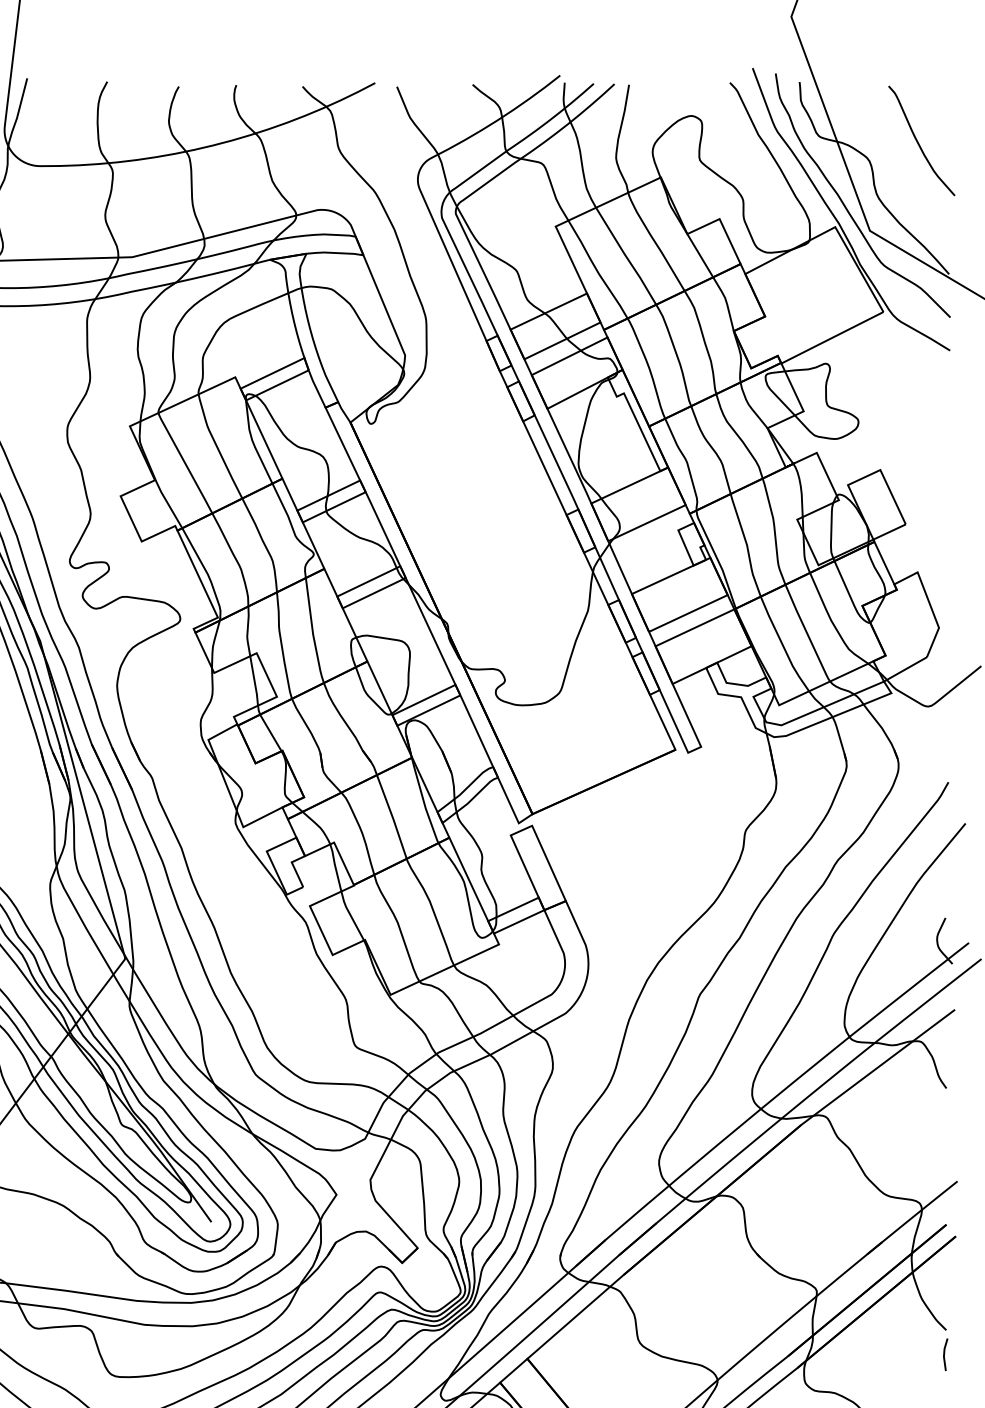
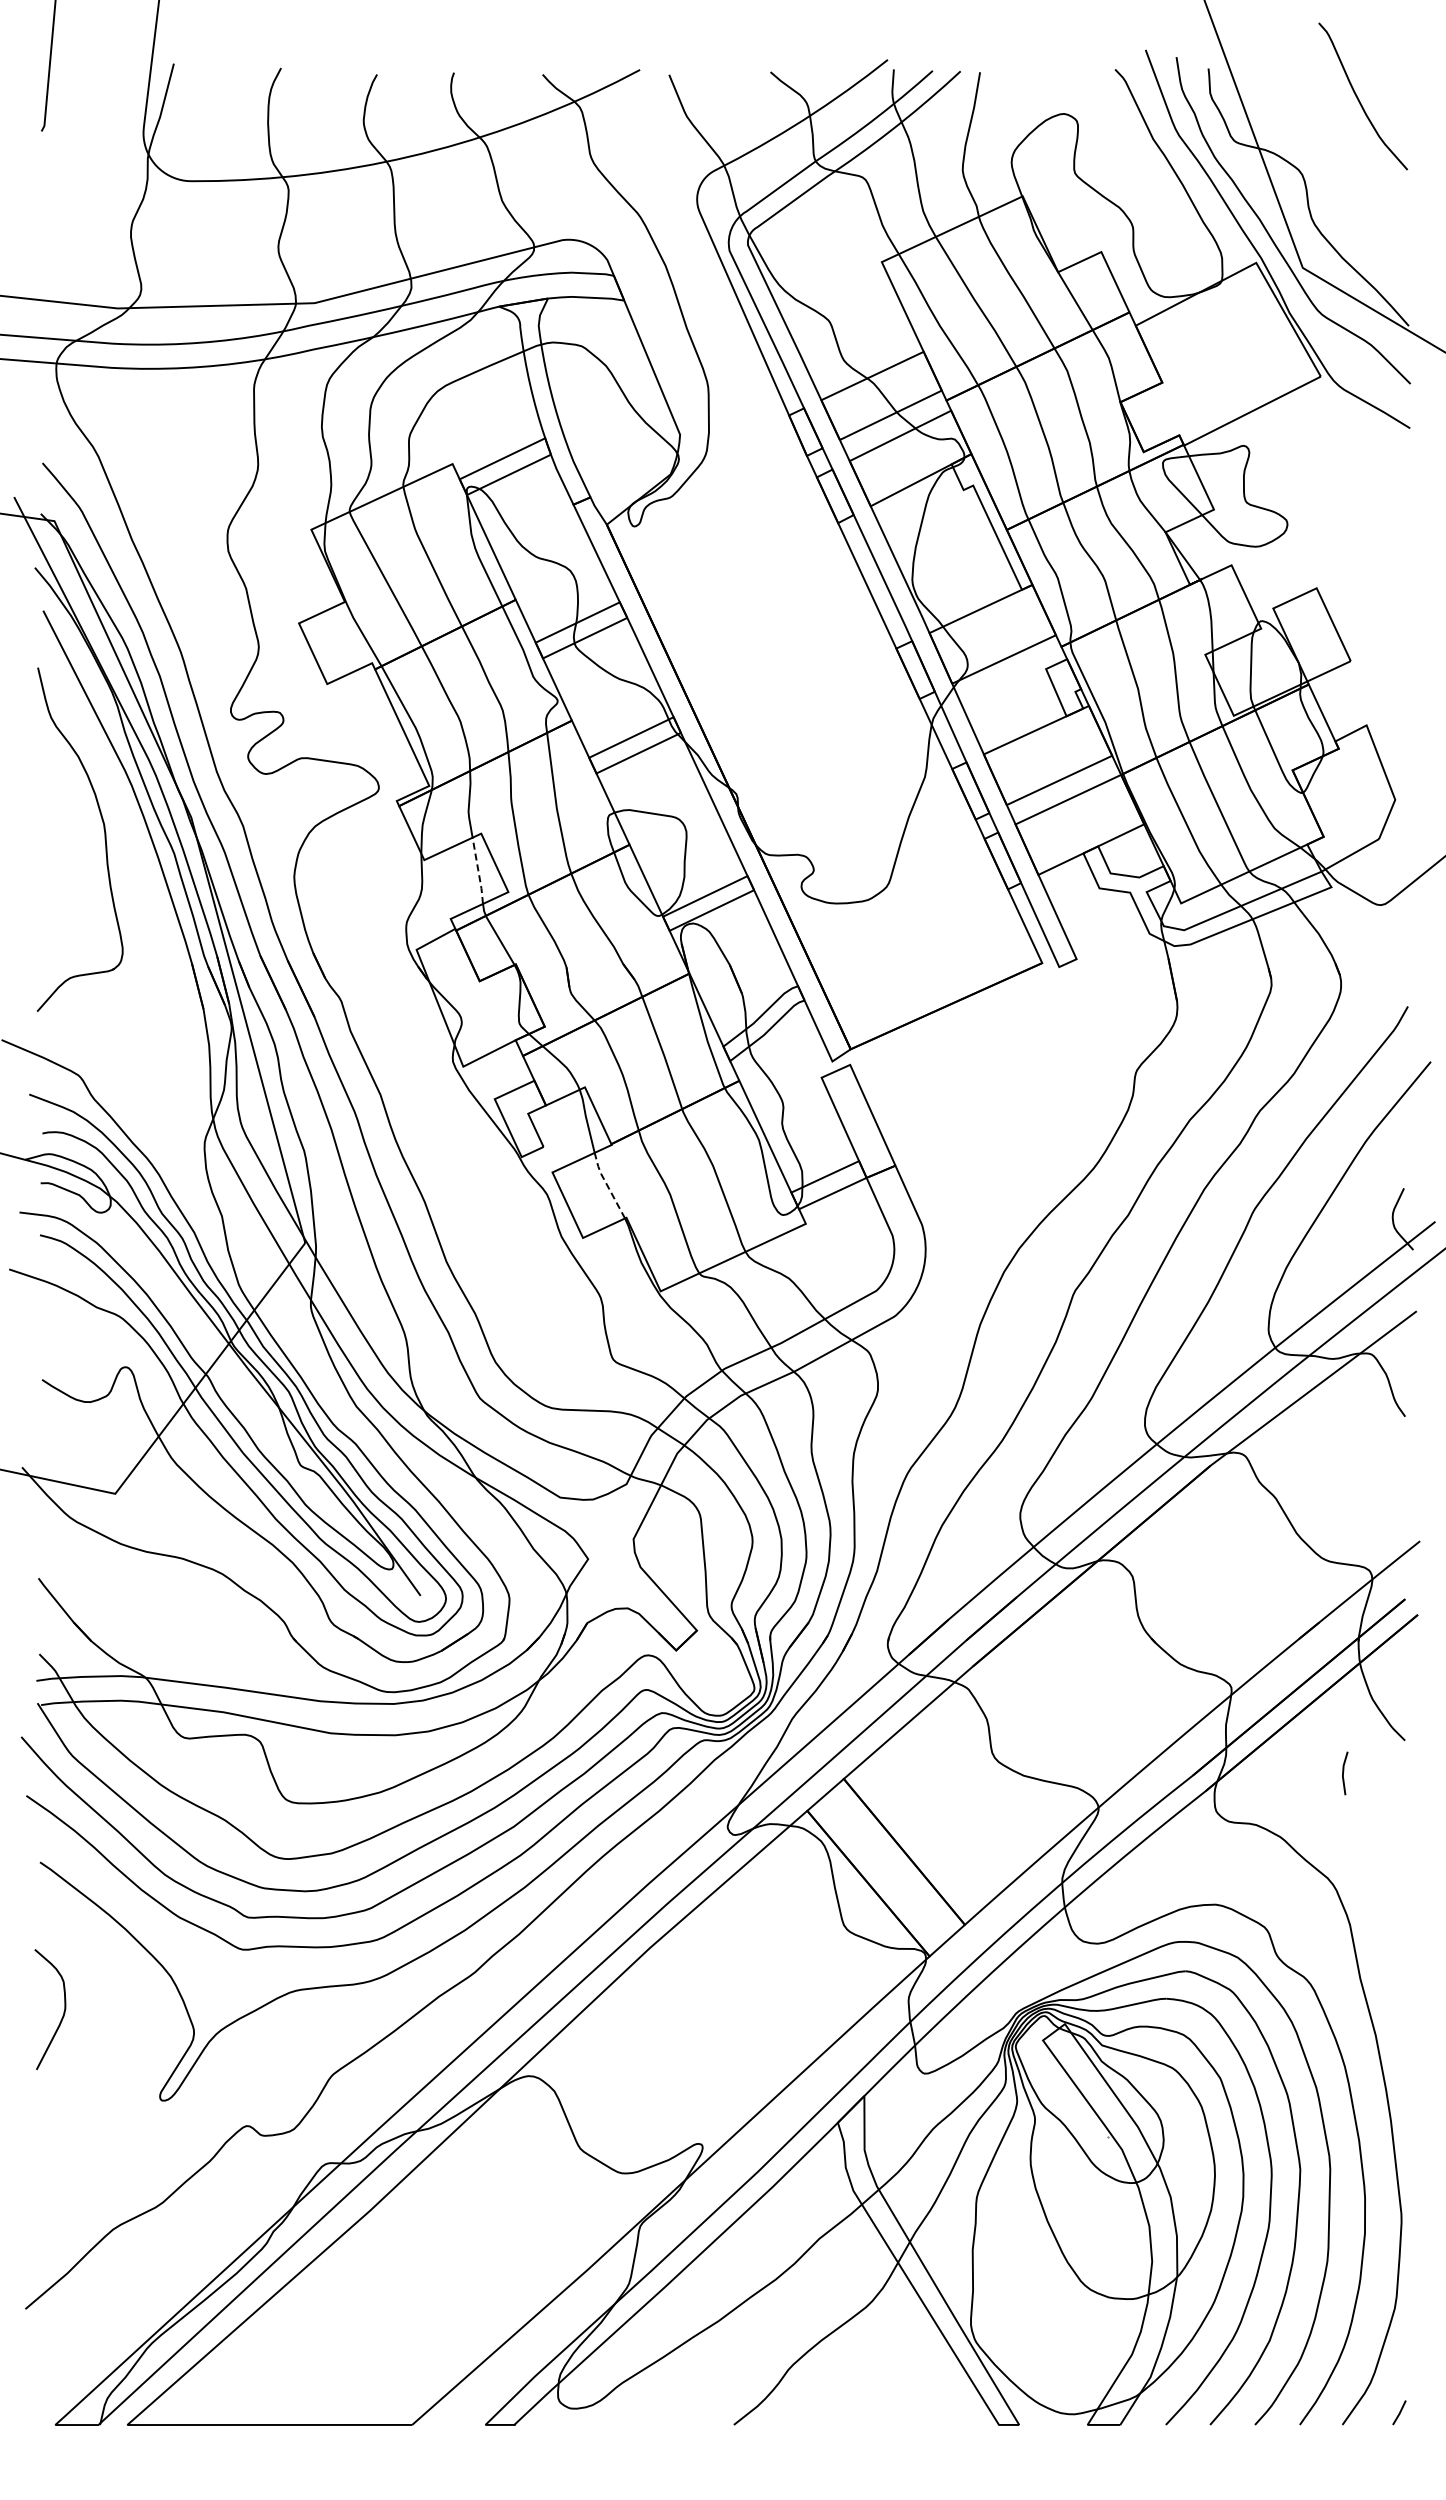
curve: (919, 143) -> (1359, 99), moved
line: (254, 681) -> (478, 871), solid -> dashed
line: (350, 915) -> (607, 1185), solid -> dashed
line: (944, 1354) -> (1343, 1773), moved

